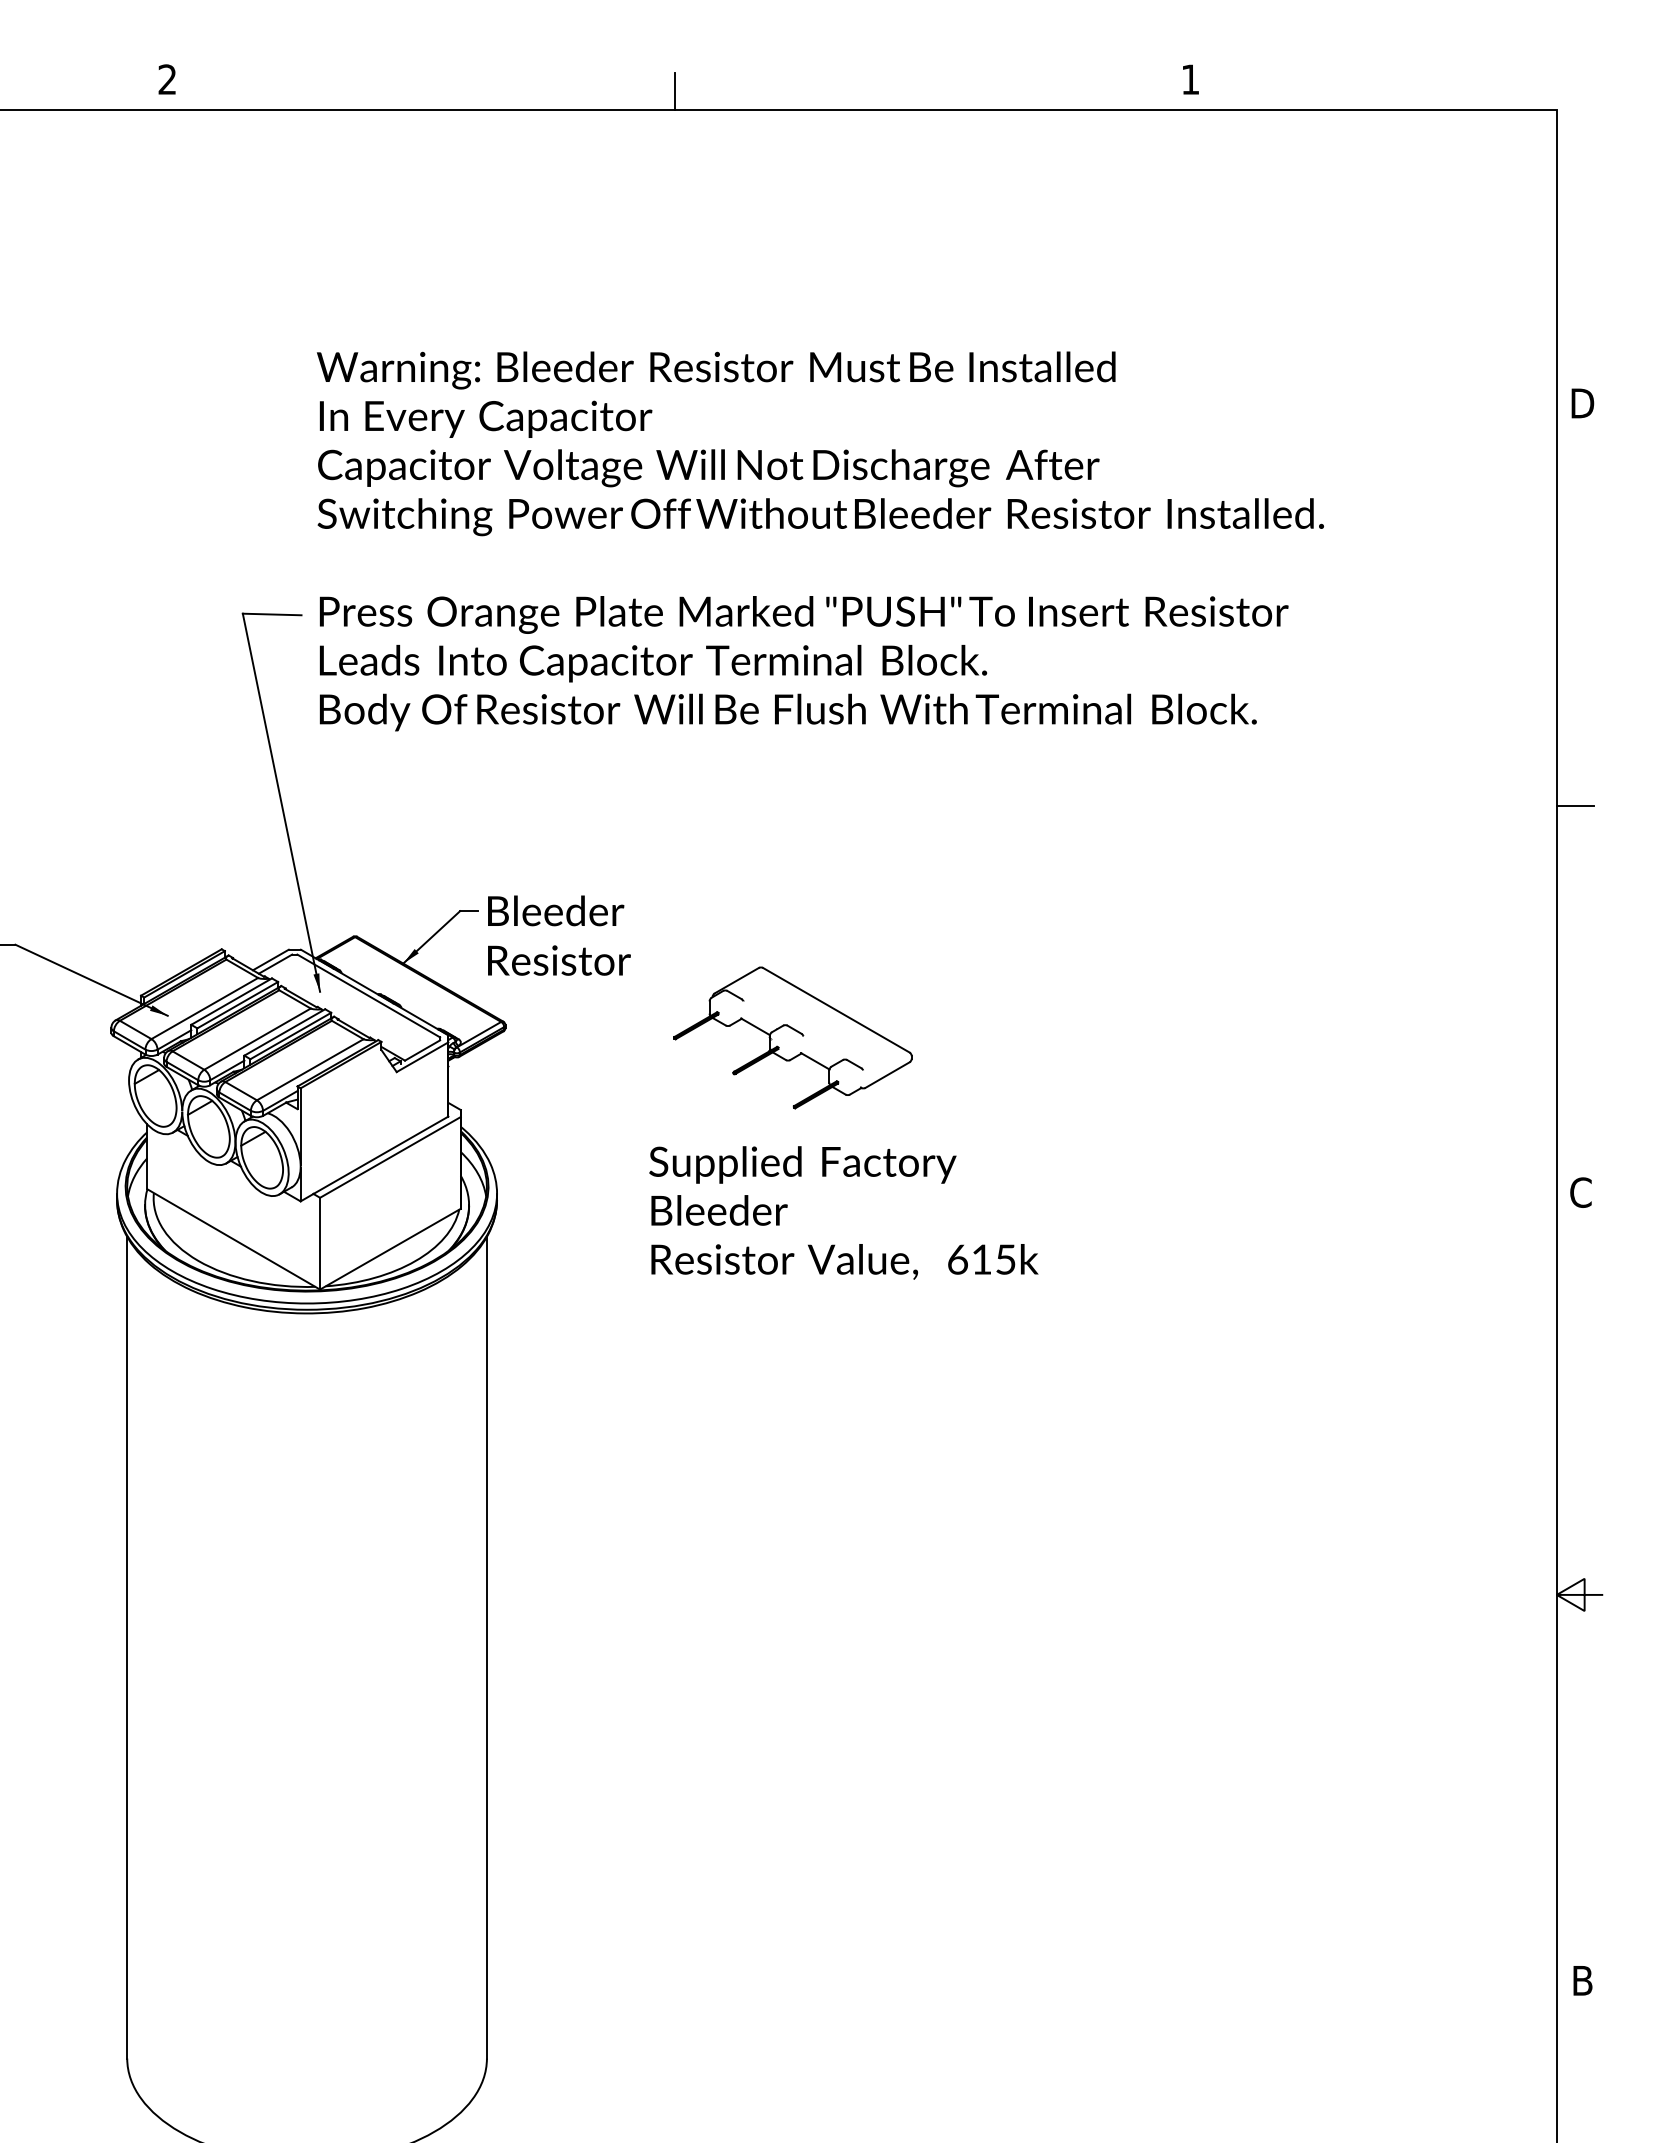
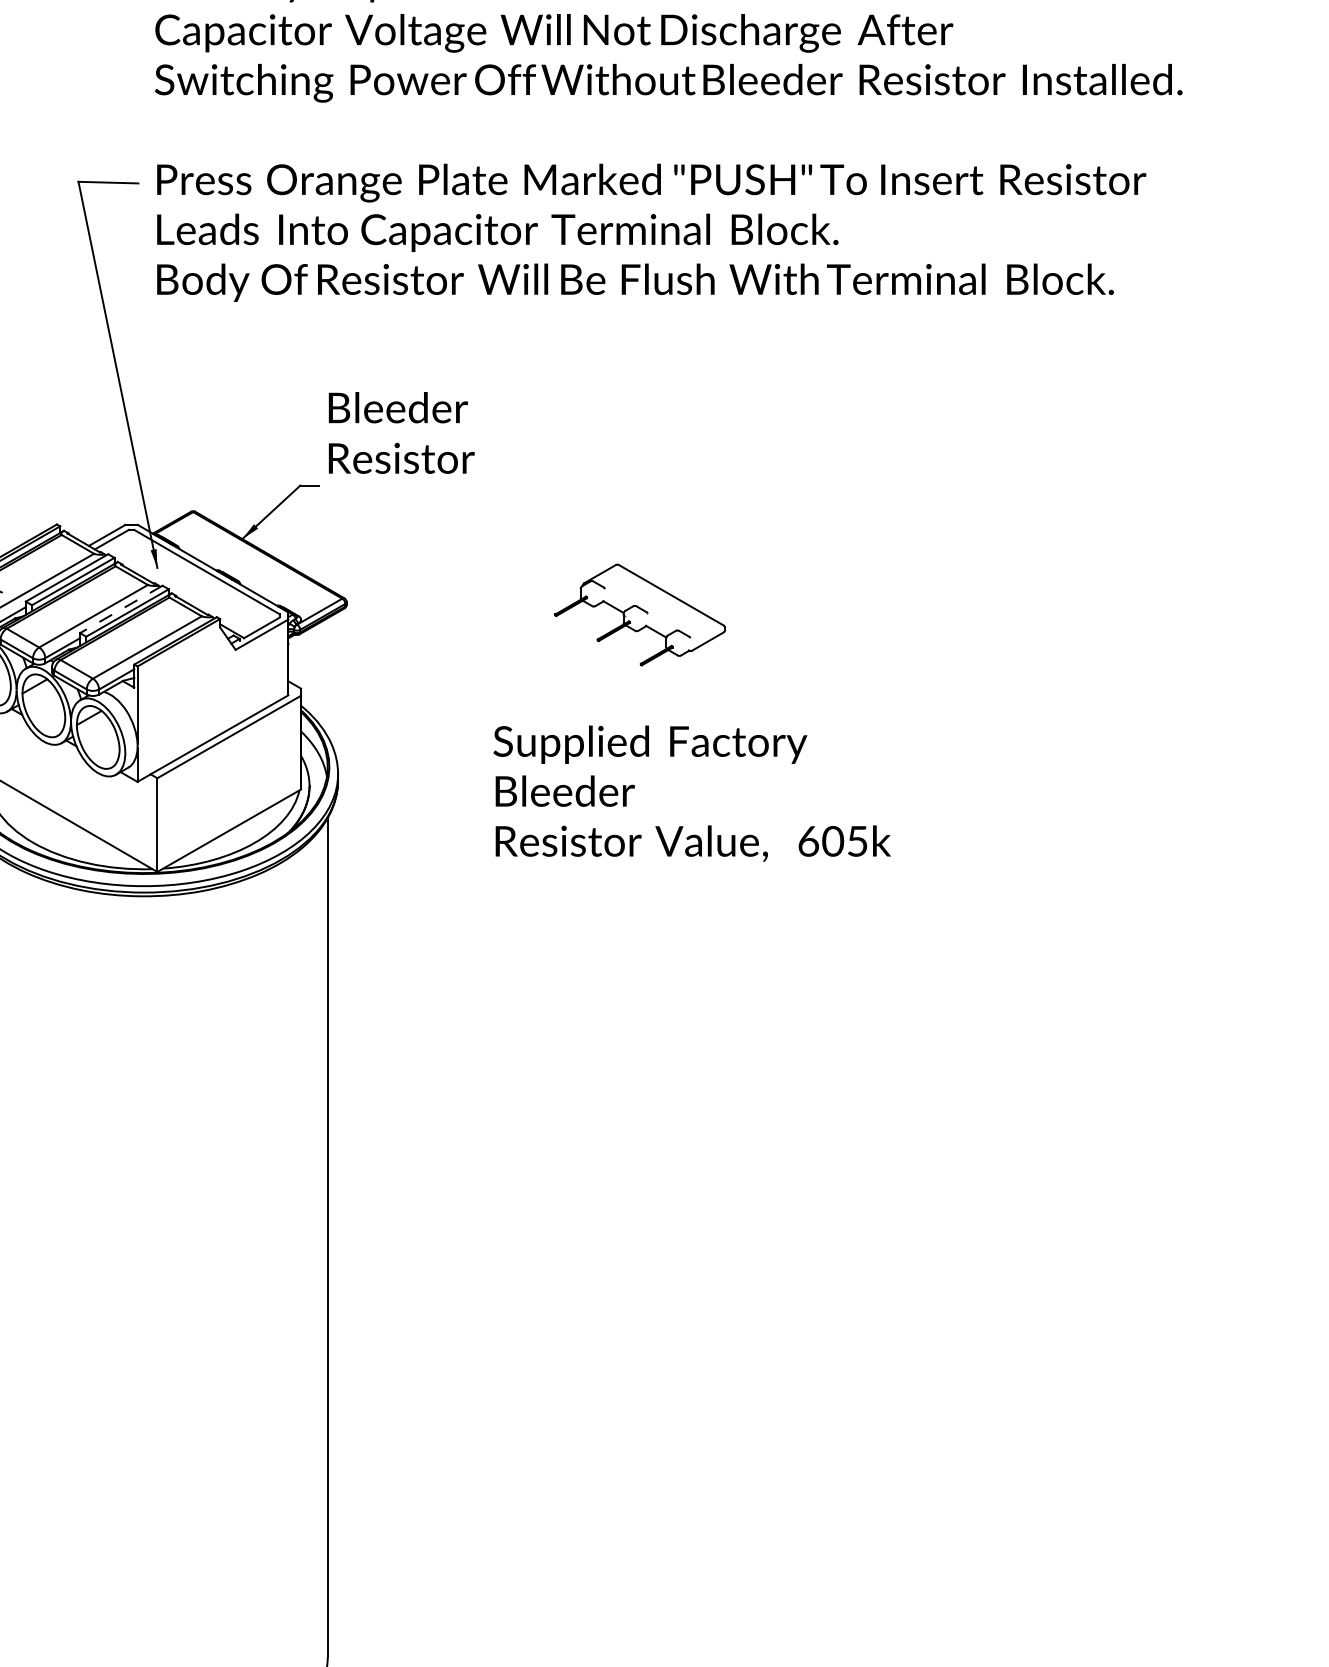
text: (559, 935) -> (401, 432), moved
line: (284, 1032) -> (121, 609), solid -> dashed
part: (792, 1037) -> (639, 614), size x0.7
text: (981, 1259) -> (832, 841), 615k -> 605k

